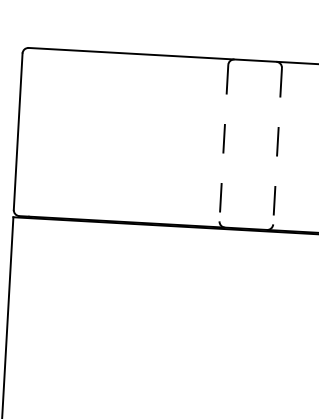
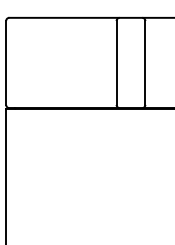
line: (223, 142) -> (116, 62), dashed -> solid
line: (277, 145) -> (145, 62), dashed -> solid

